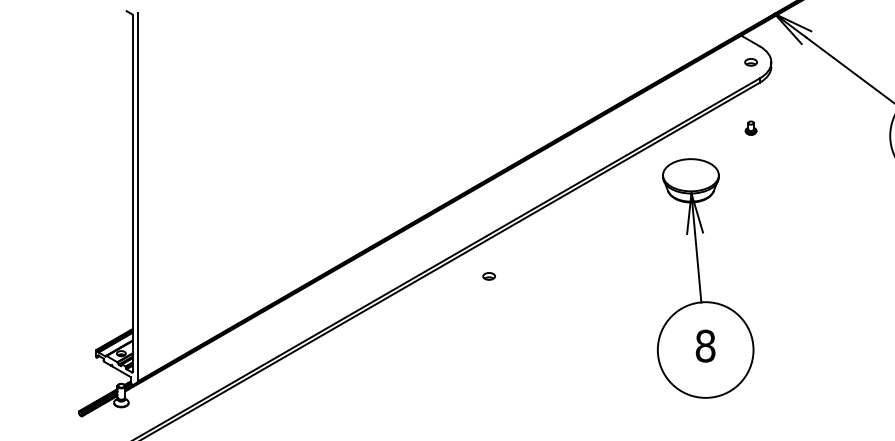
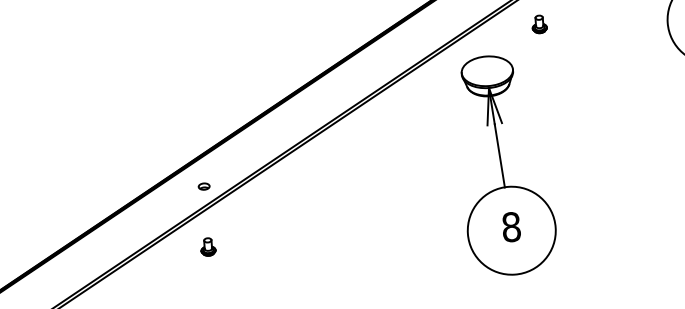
part: (750, 127) -> (538, 23), size x1.43
part: (488, 276) -> (203, 186), moved
part: (374, 344) -> (207, 246), added

